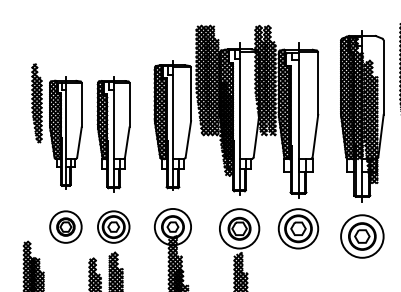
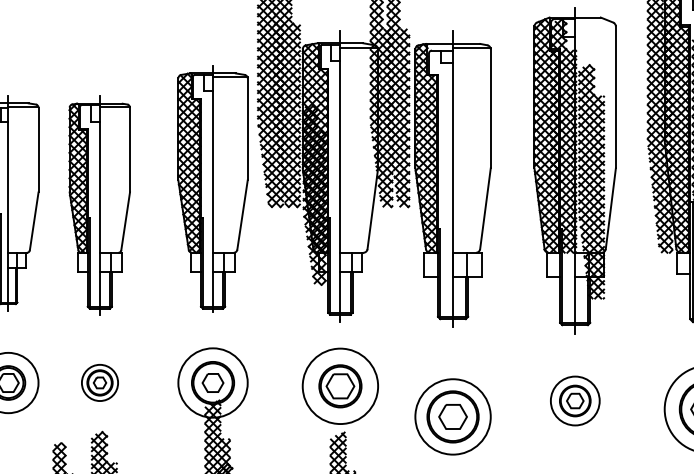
part: (113, 226) -> (99, 381), size x0.6
part: (298, 228) -> (453, 416), moved
part: (362, 236) -> (575, 400), size x0.6

